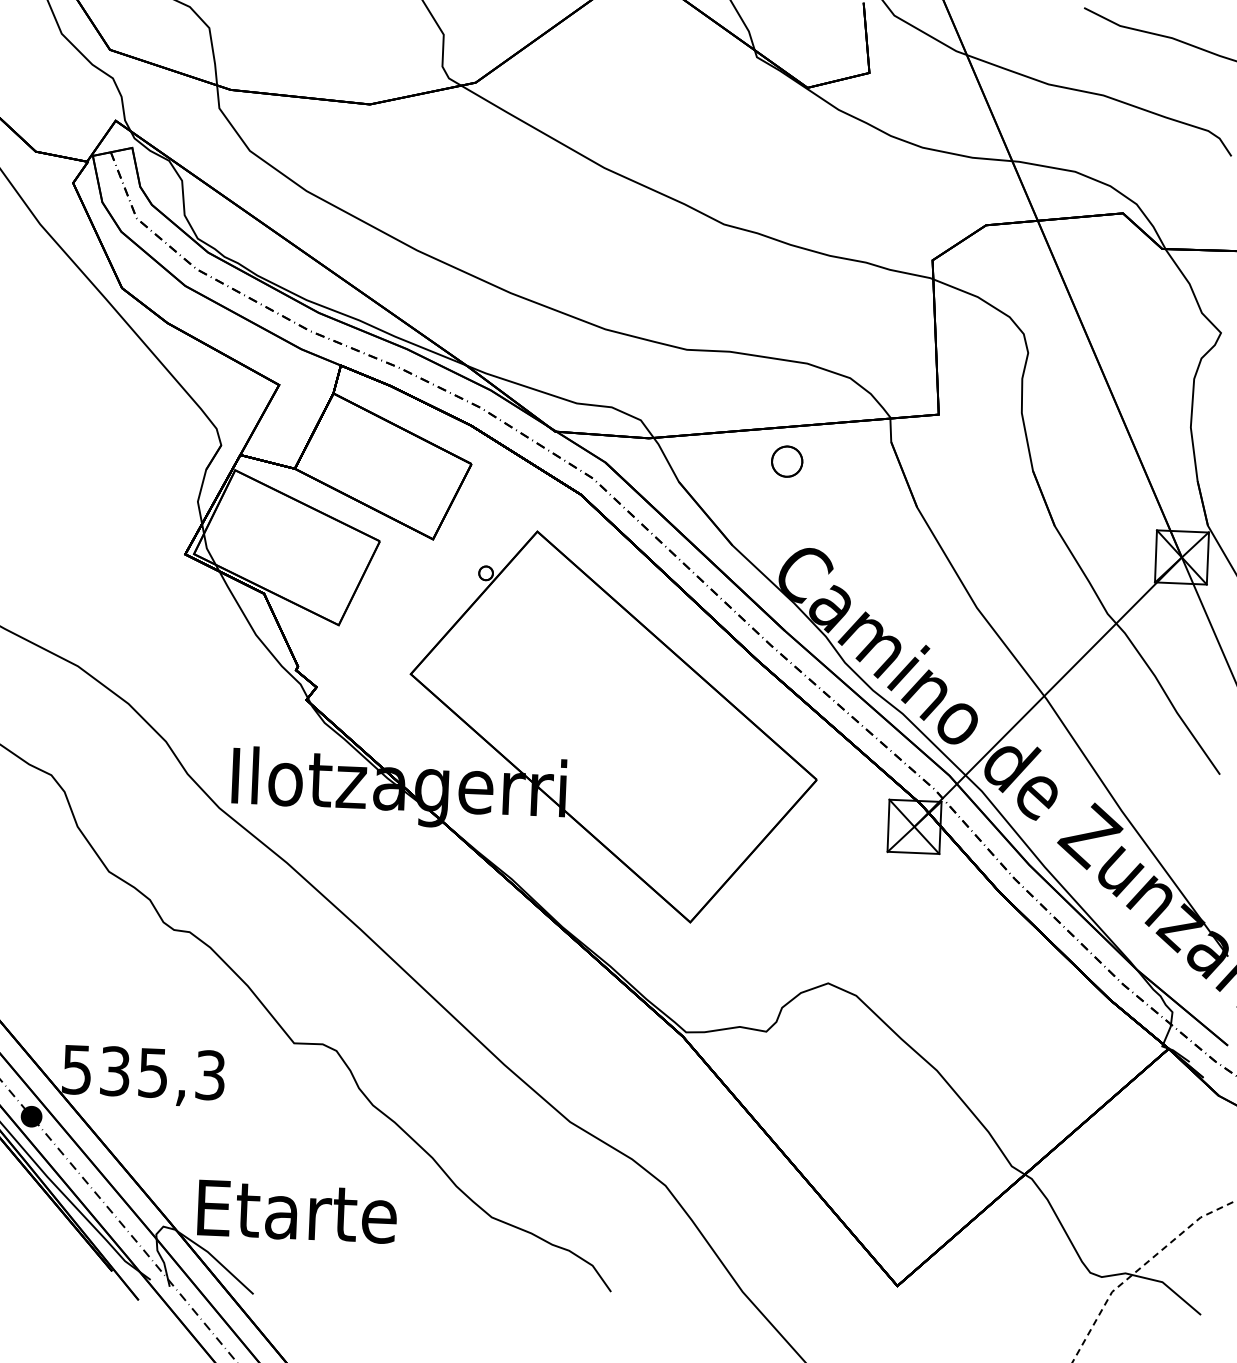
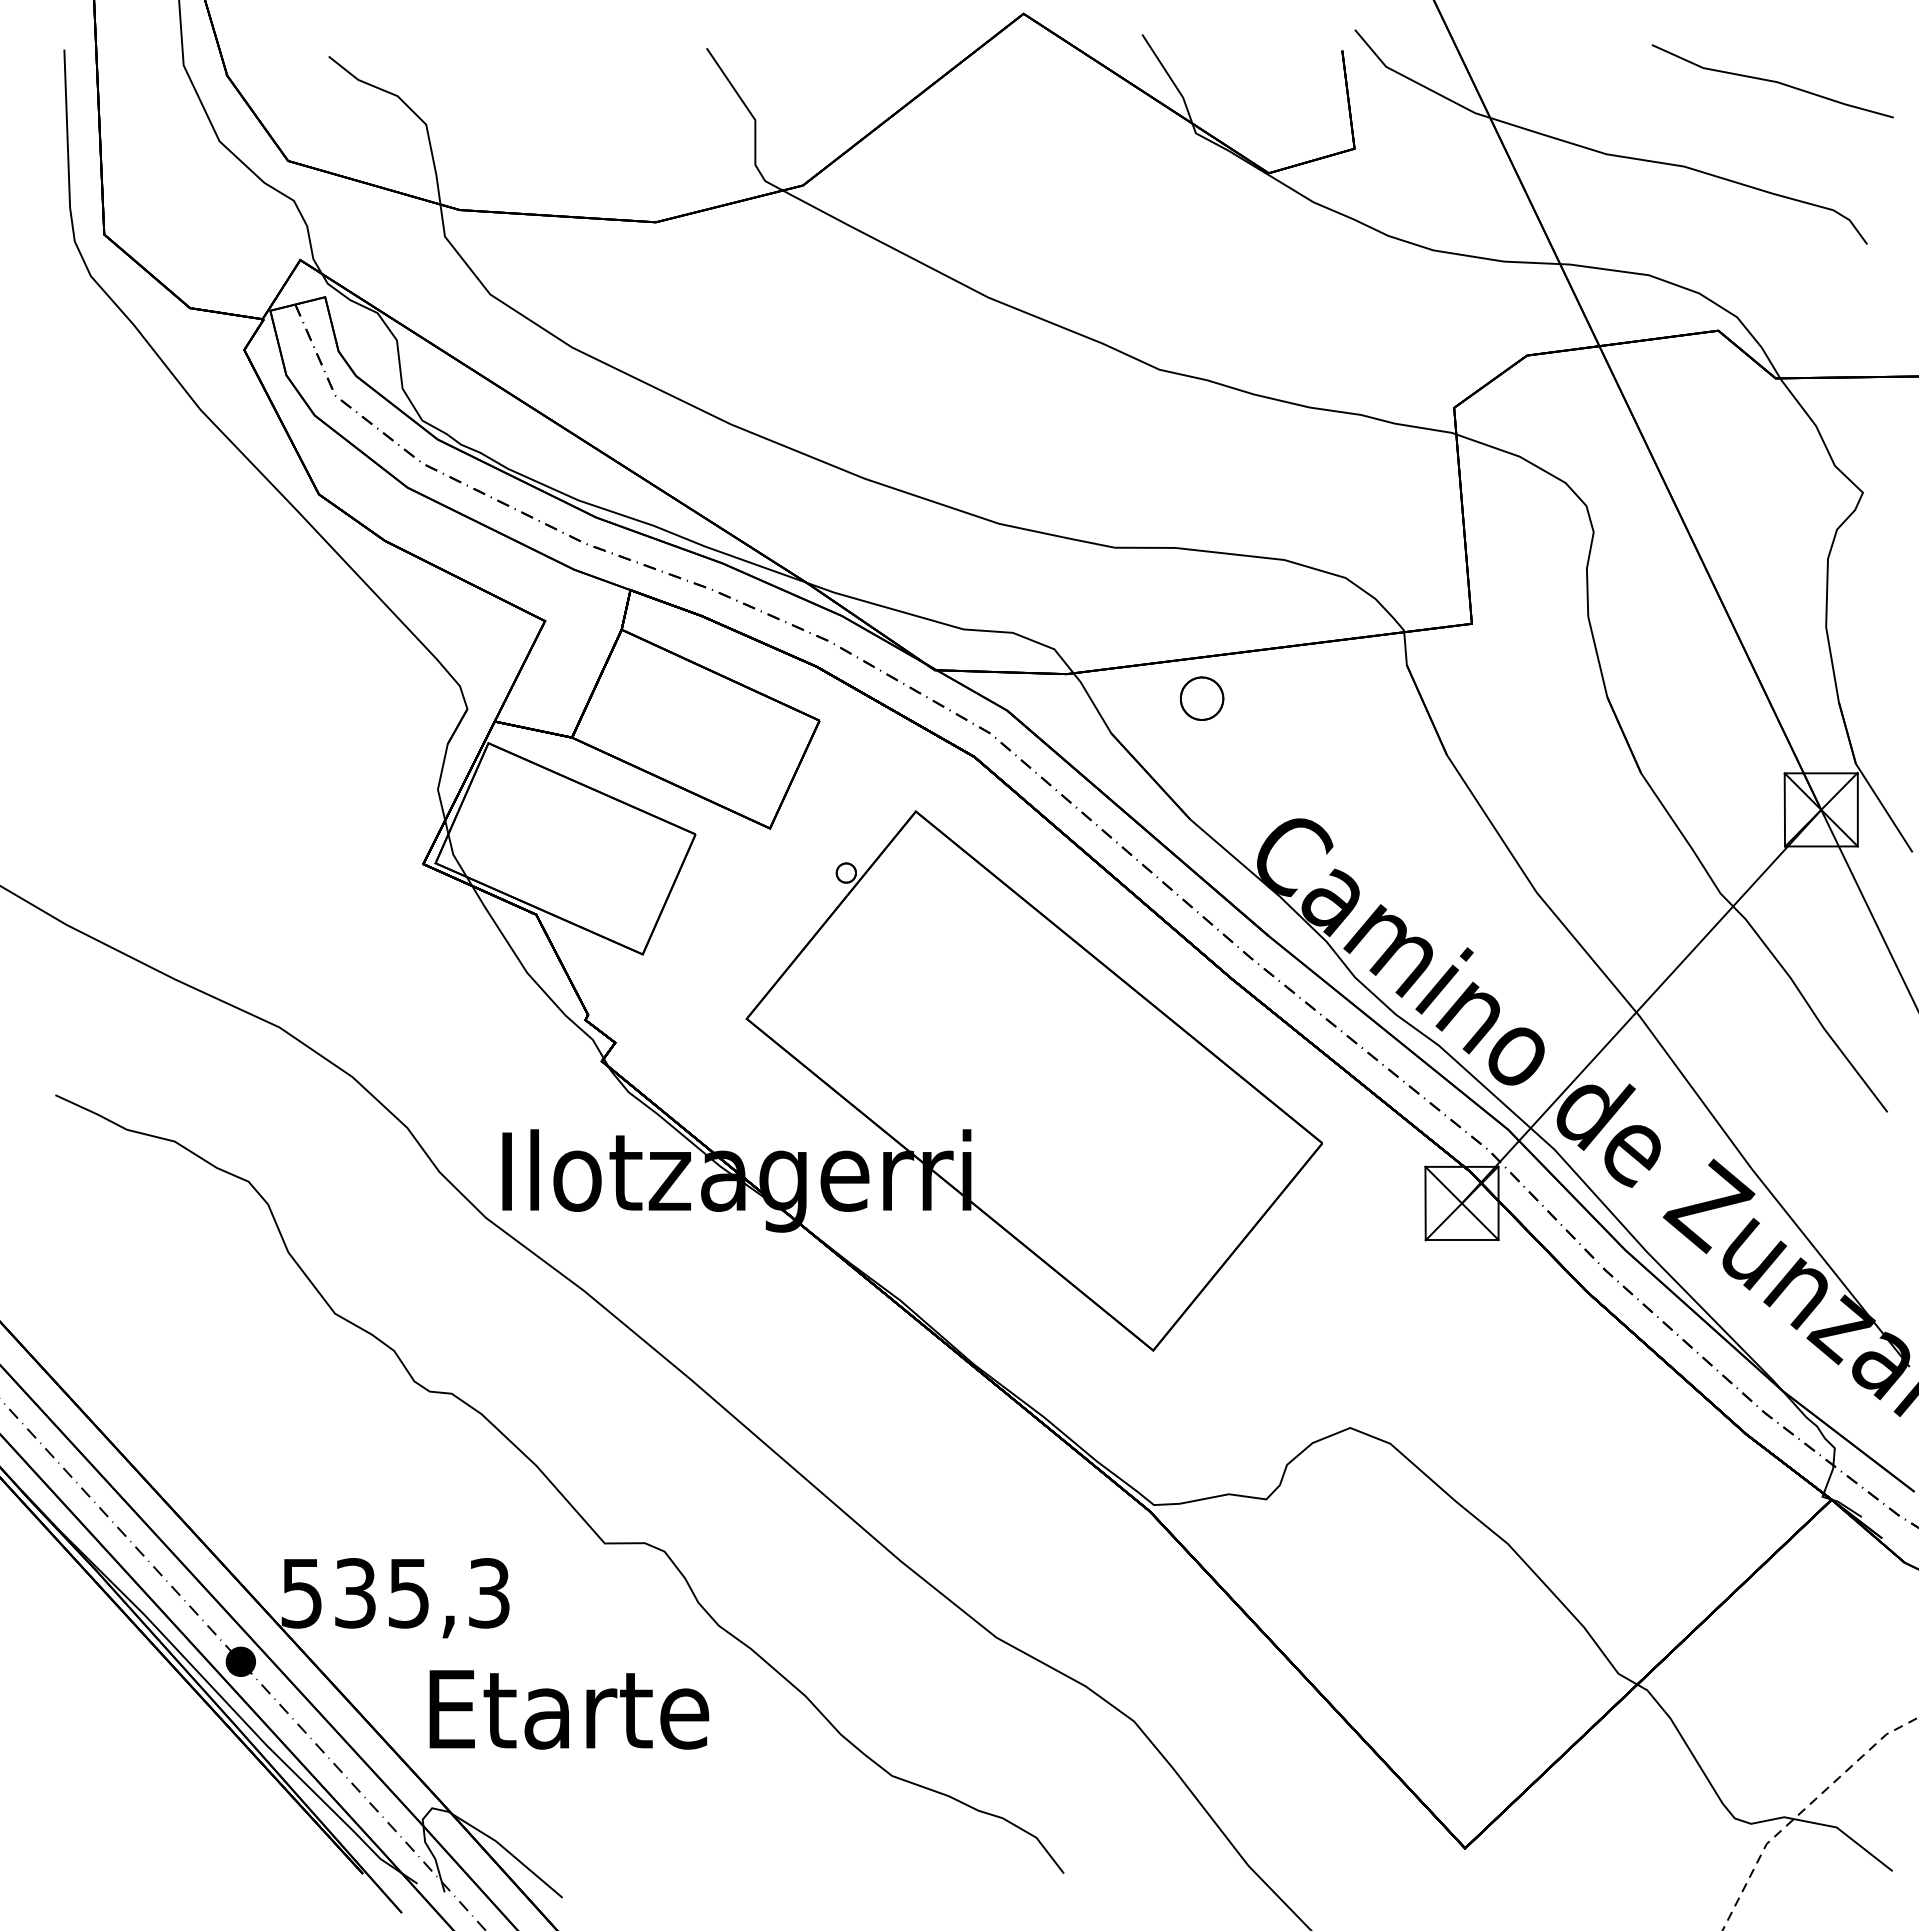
part: (786, 461) -> (1201, 698), moved
text: (297, 1211) -> (569, 1709), moved

